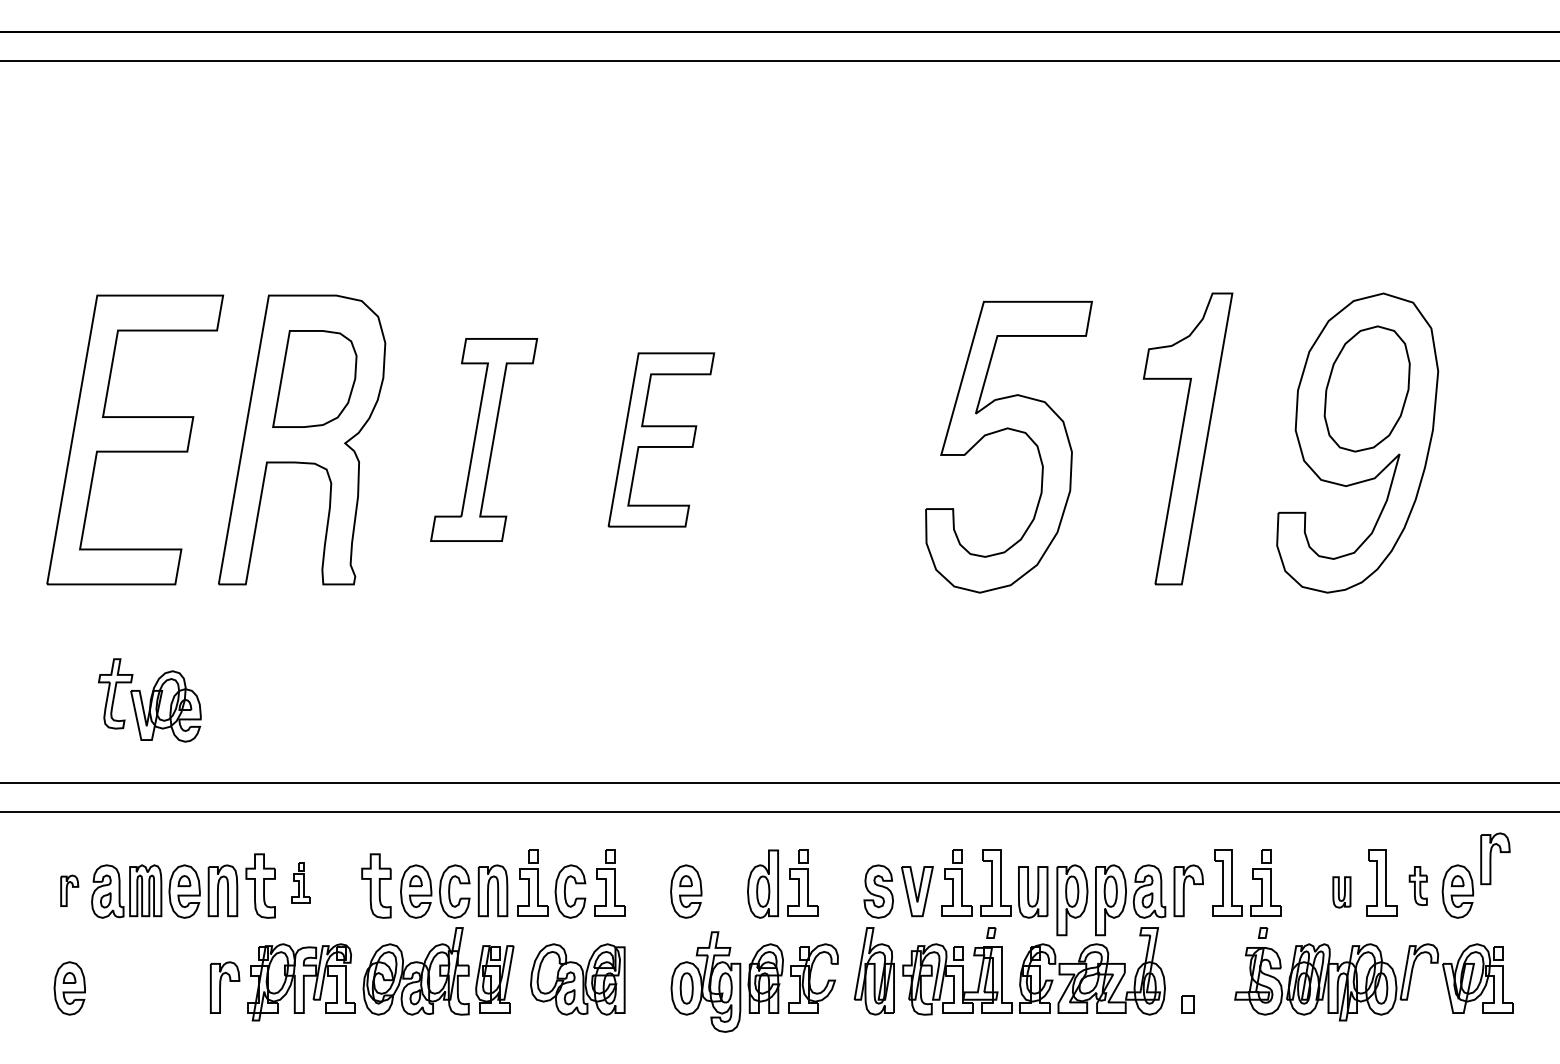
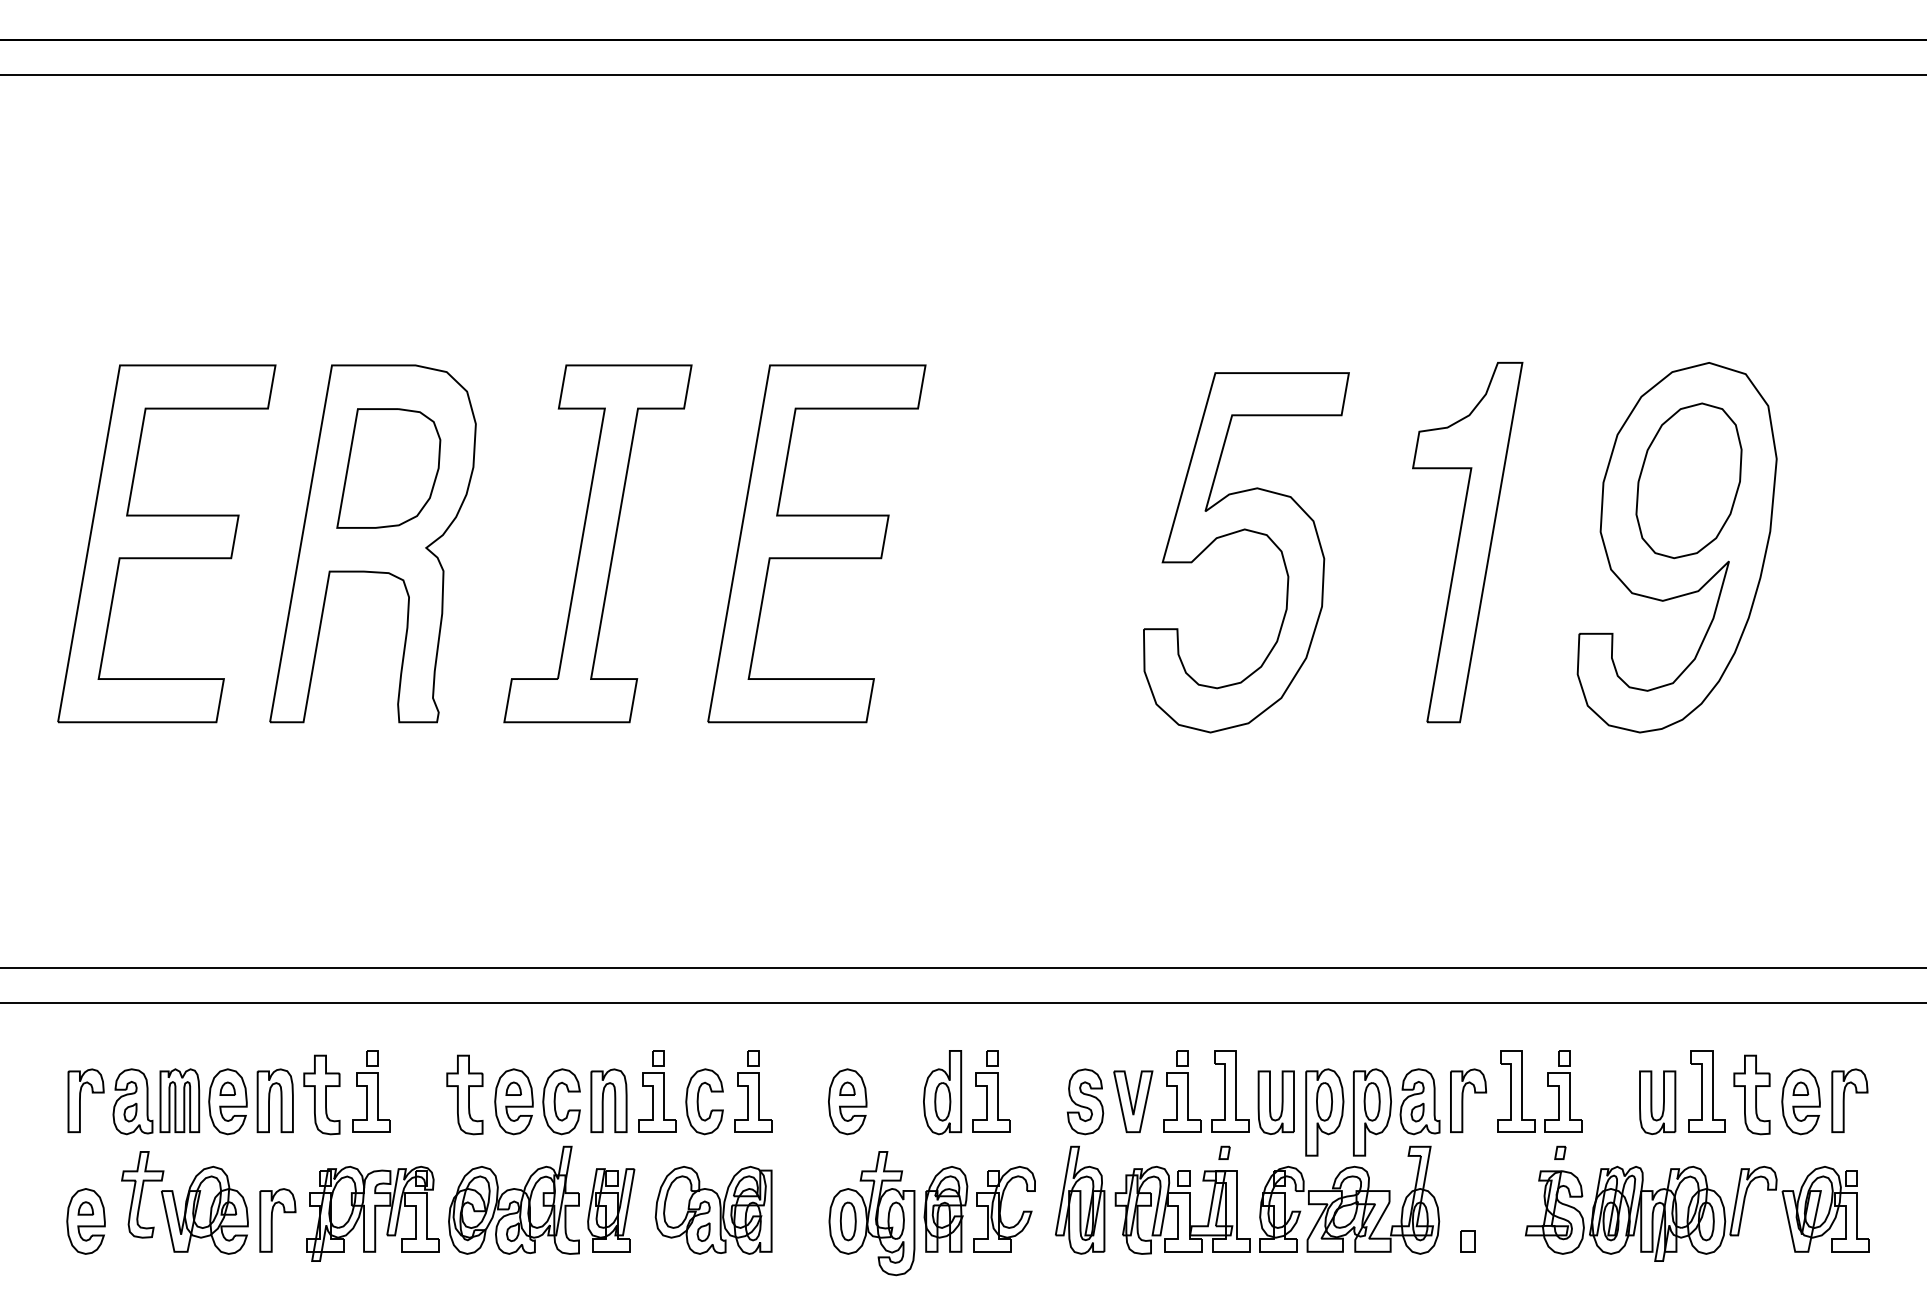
part: (483, 439) -> (597, 543), size x1.43
part: (661, 439) -> (817, 543), size x1.67
part: (149, 700) -> (184, 1202), moved
part: (1495, 858) -> (1849, 1100), moved
part: (300, 882) -> (371, 1090), size x1.67
part: (1418, 885) -> (1752, 1094), size x1.67
part: (69, 890) -> (85, 1100), size x1.67
part: (1341, 892) -> (1657, 1102), size x1.67

